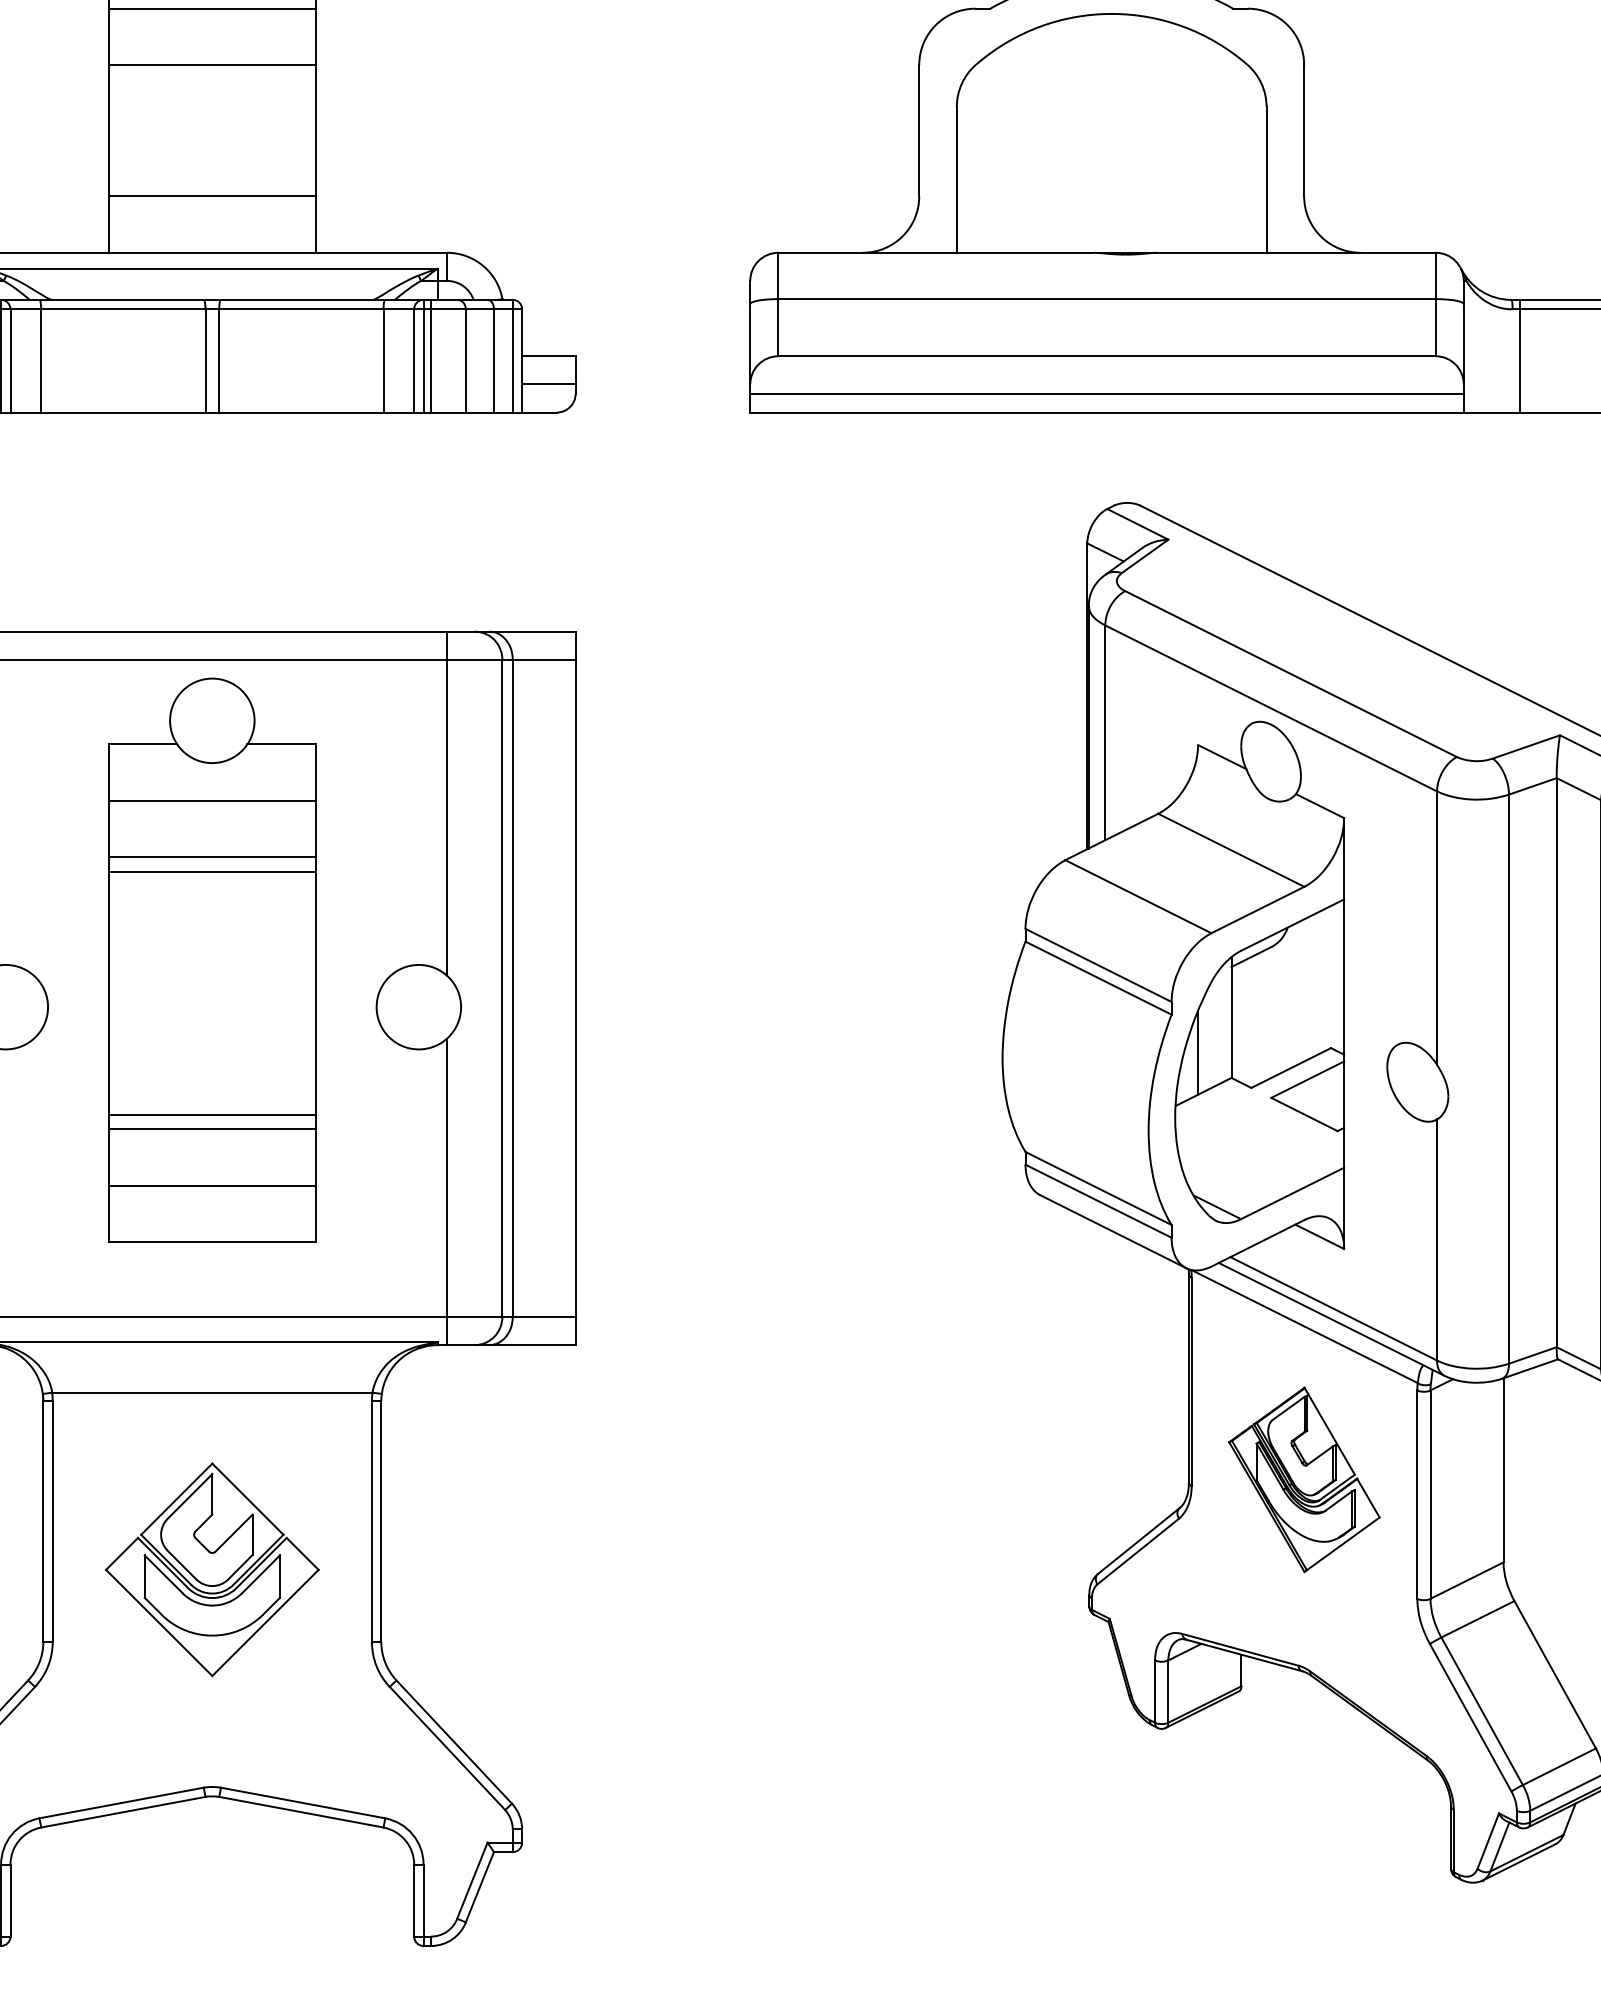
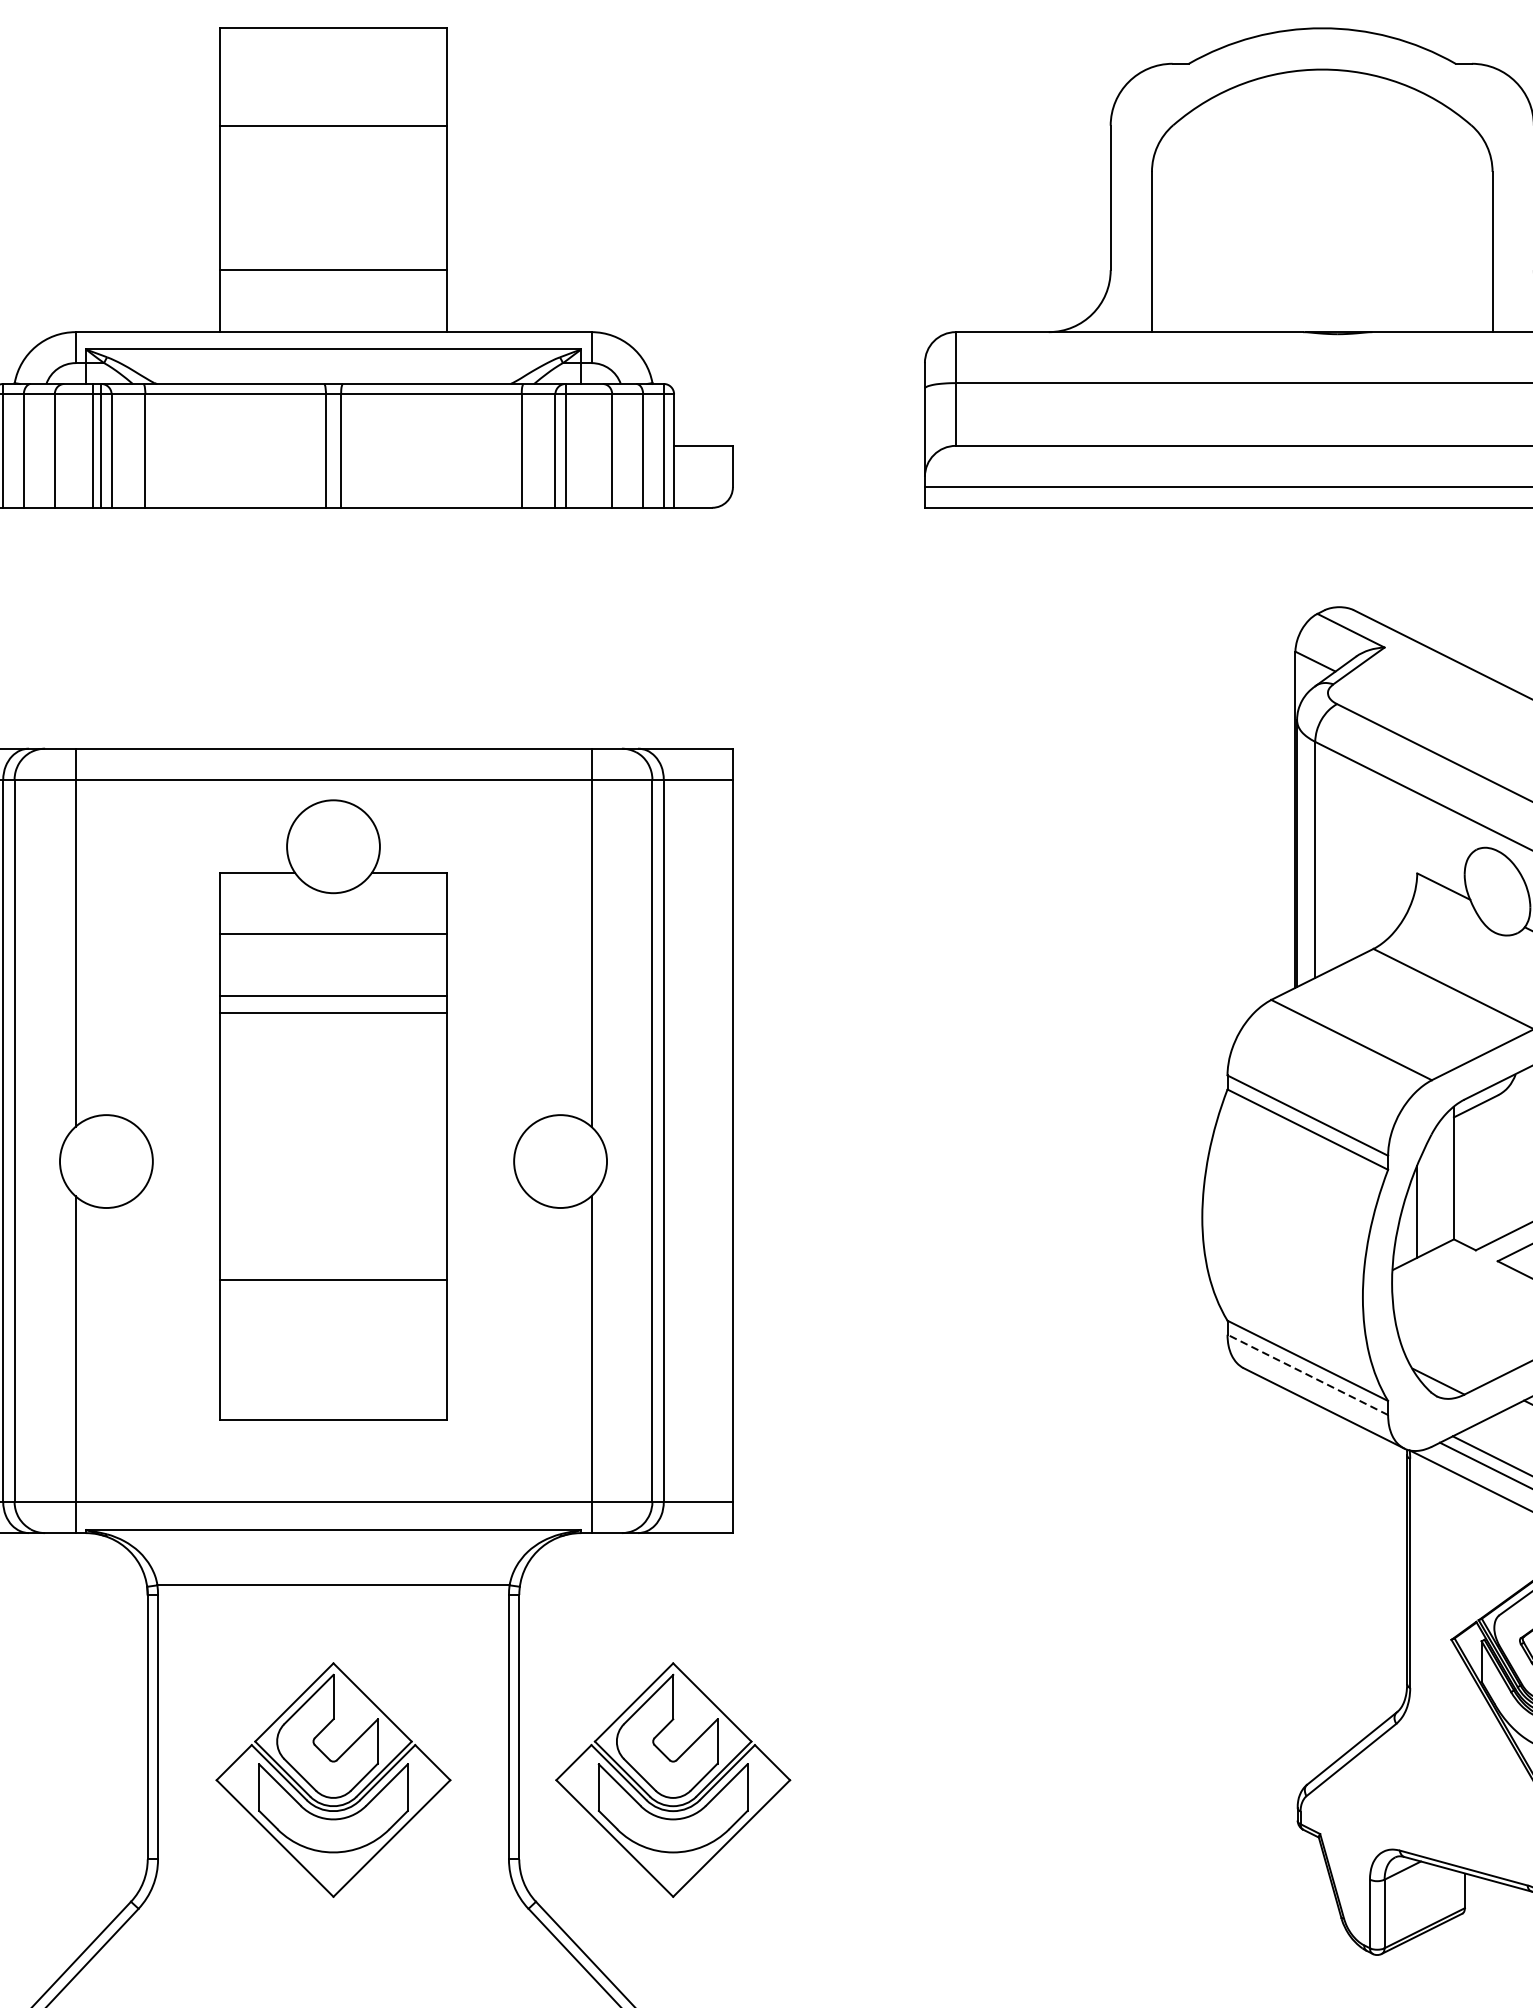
line: (212, 8) -> (333, 63), removed
line: (431, 355) -> (574, 445), removed
line: (548, 384) -> (703, 476), removed
line: (212, 1129) -> (333, 1296), removed
line: (212, 1185) -> (333, 1357), removed
line: (1098, 1201) -> (1307, 1375), solid -> dashed
part: (520, 1569) -> (672, 1779), added

